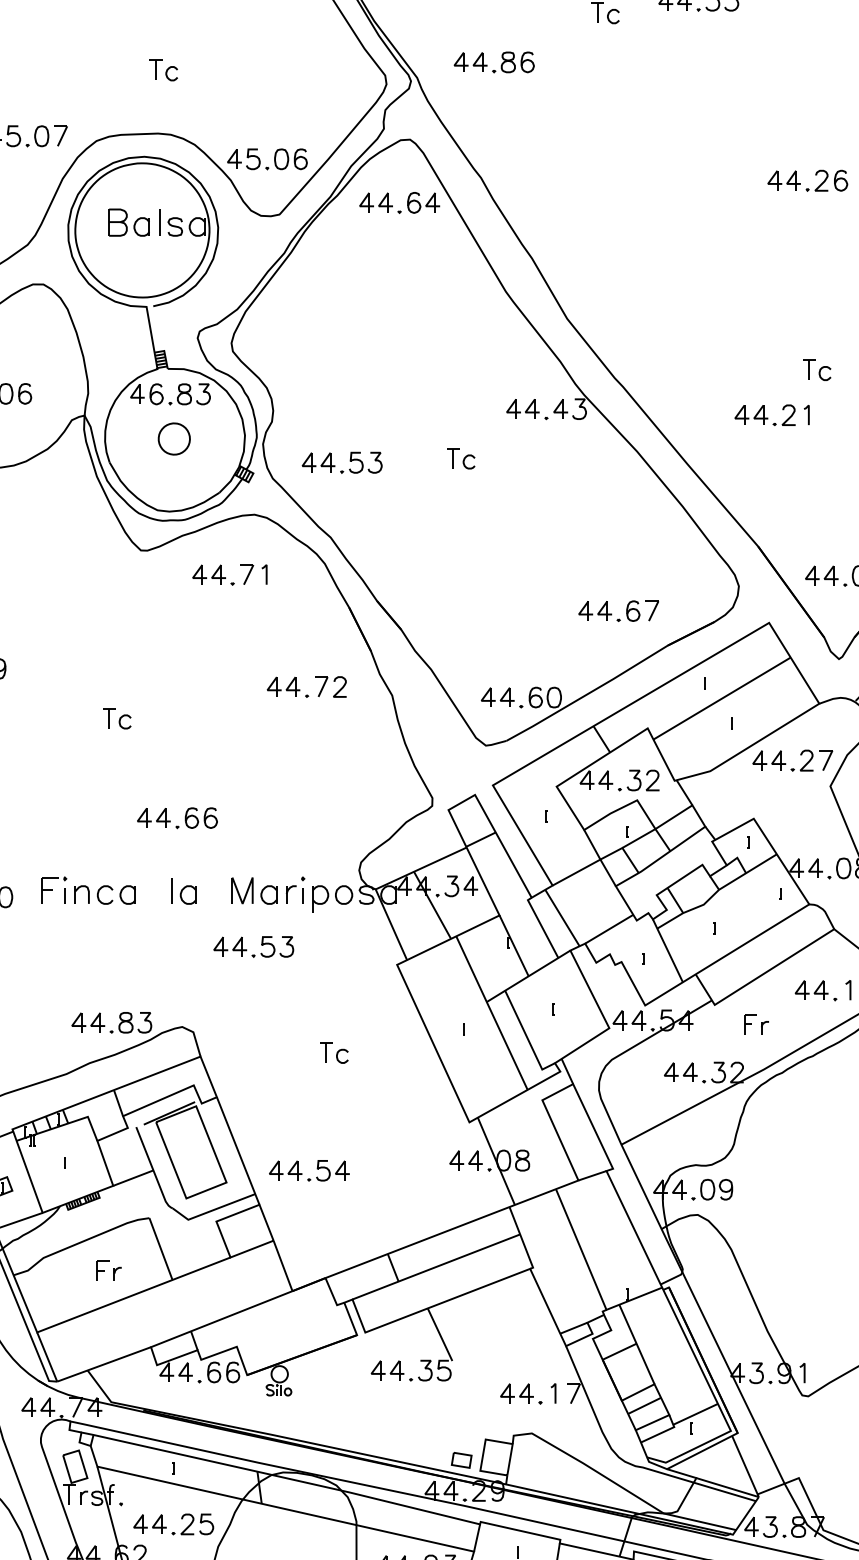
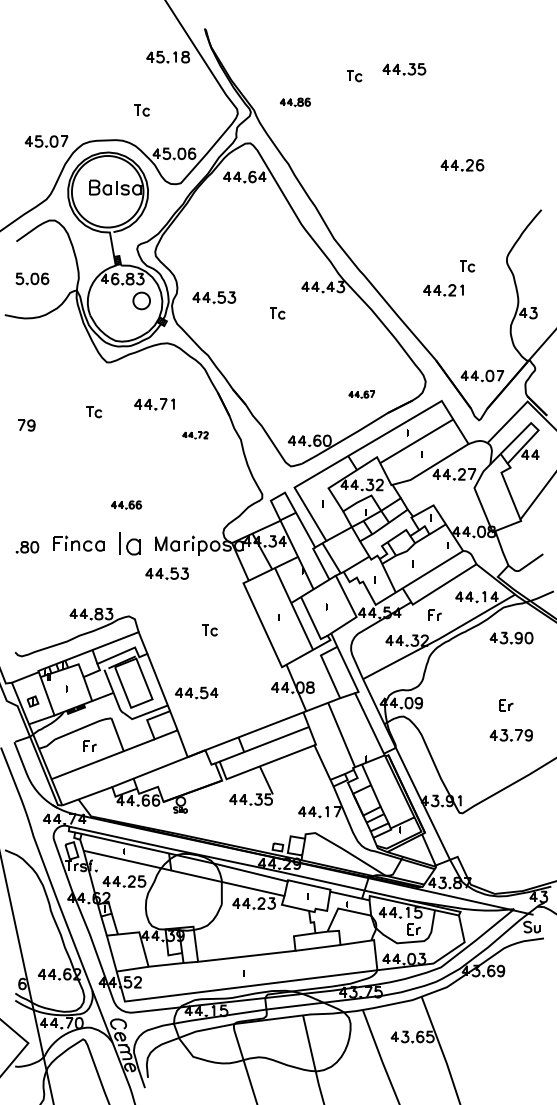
part: (494, 62) -> (295, 102), size x0.7
part: (162, 70) -> (141, 110), moved
part: (173, 438) -> (141, 300), moved
part: (342, 462) -> (214, 297), moved
part: (230, 575) -> (154, 404), moved
part: (618, 610) -> (361, 394), size x0.6
part: (307, 687) -> (195, 435), size x0.6
part: (115, 719) -> (93, 412), moved
part: (177, 817) -> (126, 504), size x0.7
part: (183, 892) -> (129, 544), size x1.6

